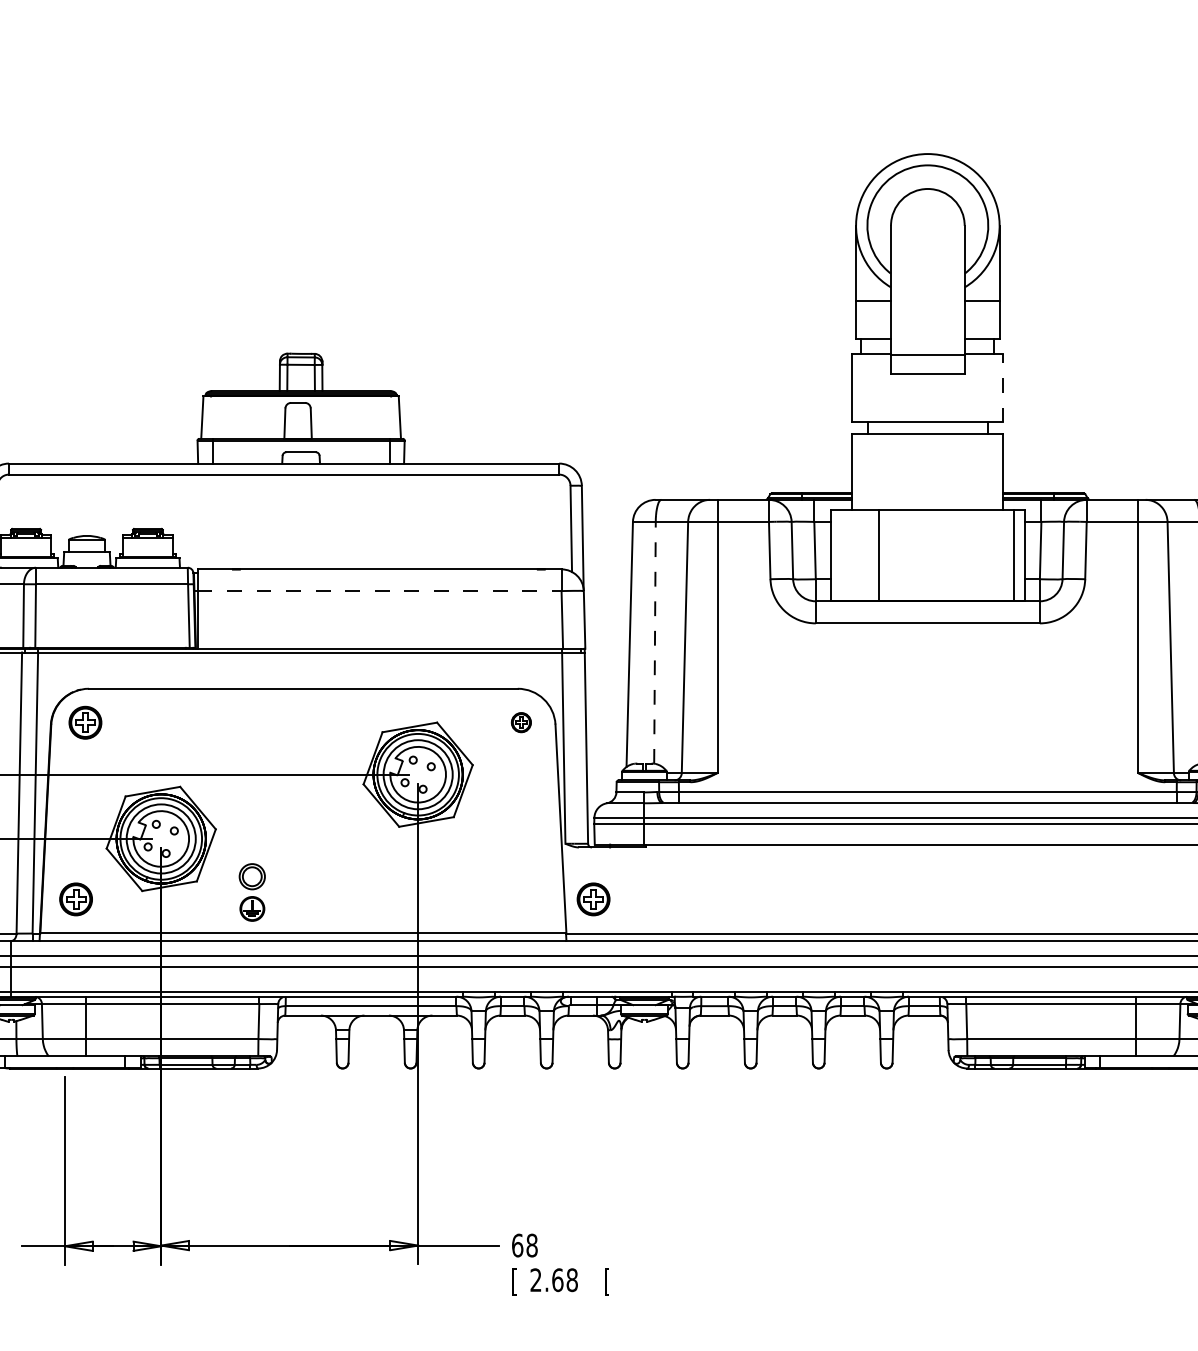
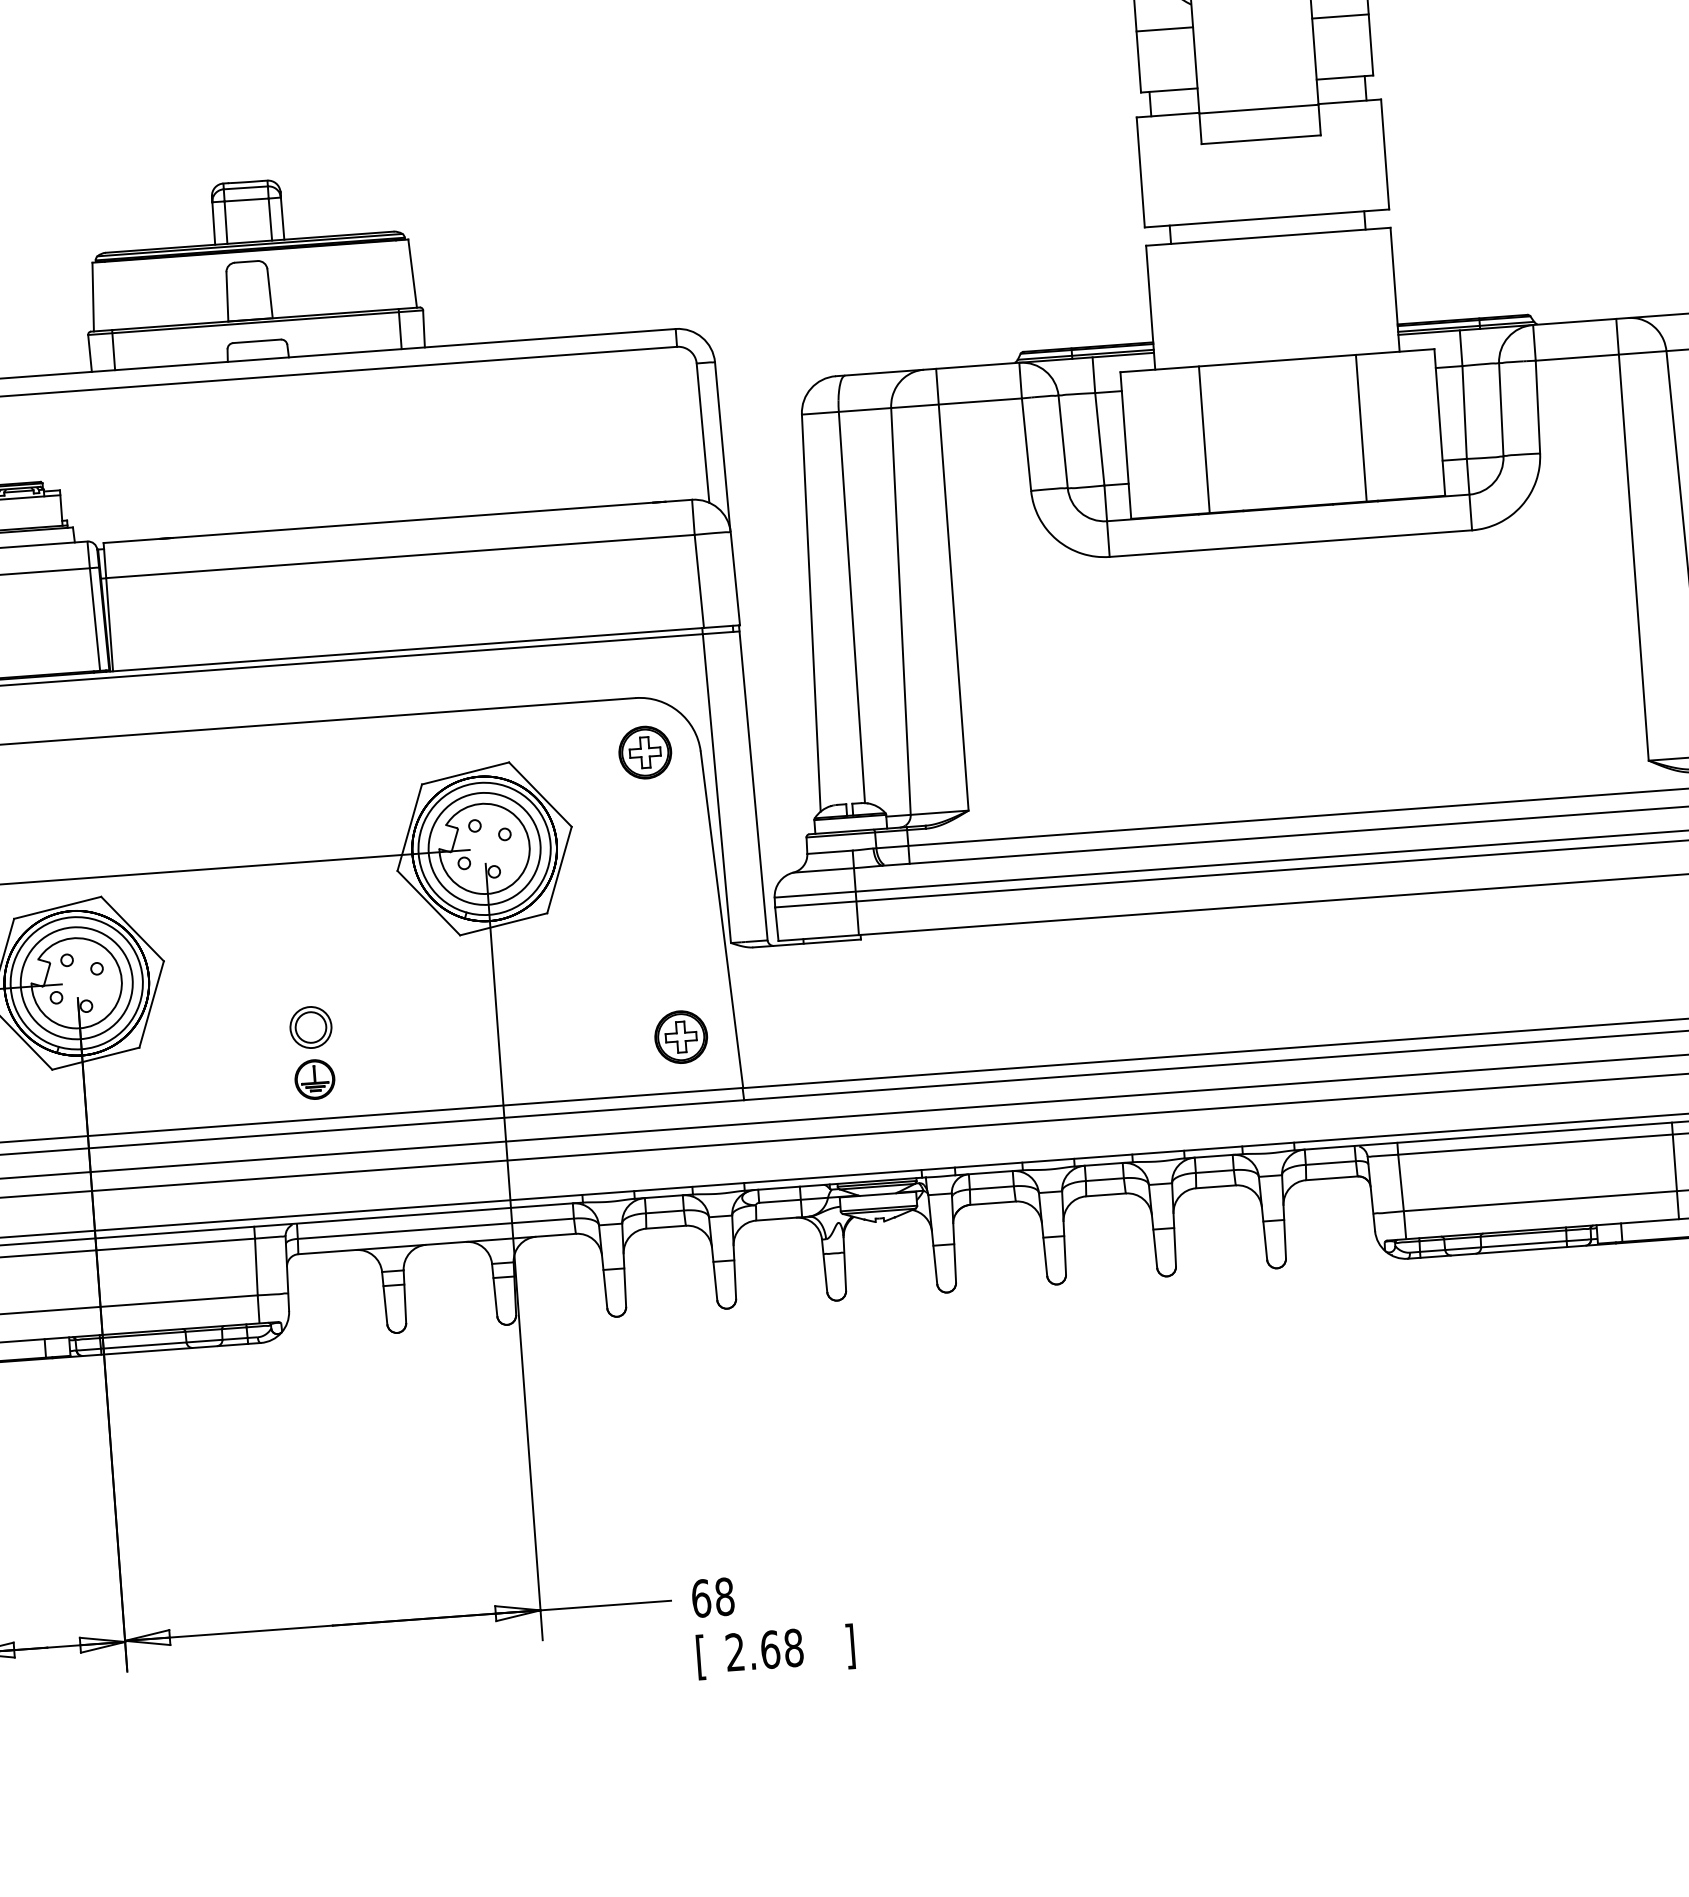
line: (1003, 387) -> (1385, 153), dashed -> solid
line: (1014, 555) -> (1361, 428), moved
line: (379, 591) -> (400, 557), dashed -> solid
line: (654, 642) -> (851, 607), dashed -> solid
part: (521, 722) -> (645, 752), size x1.67
part: (251, 892) -> (311, 1053), moved
part: (593, 899) -> (681, 1037), moved
text: (607, 1281) -> (850, 1645), [ -> ]

